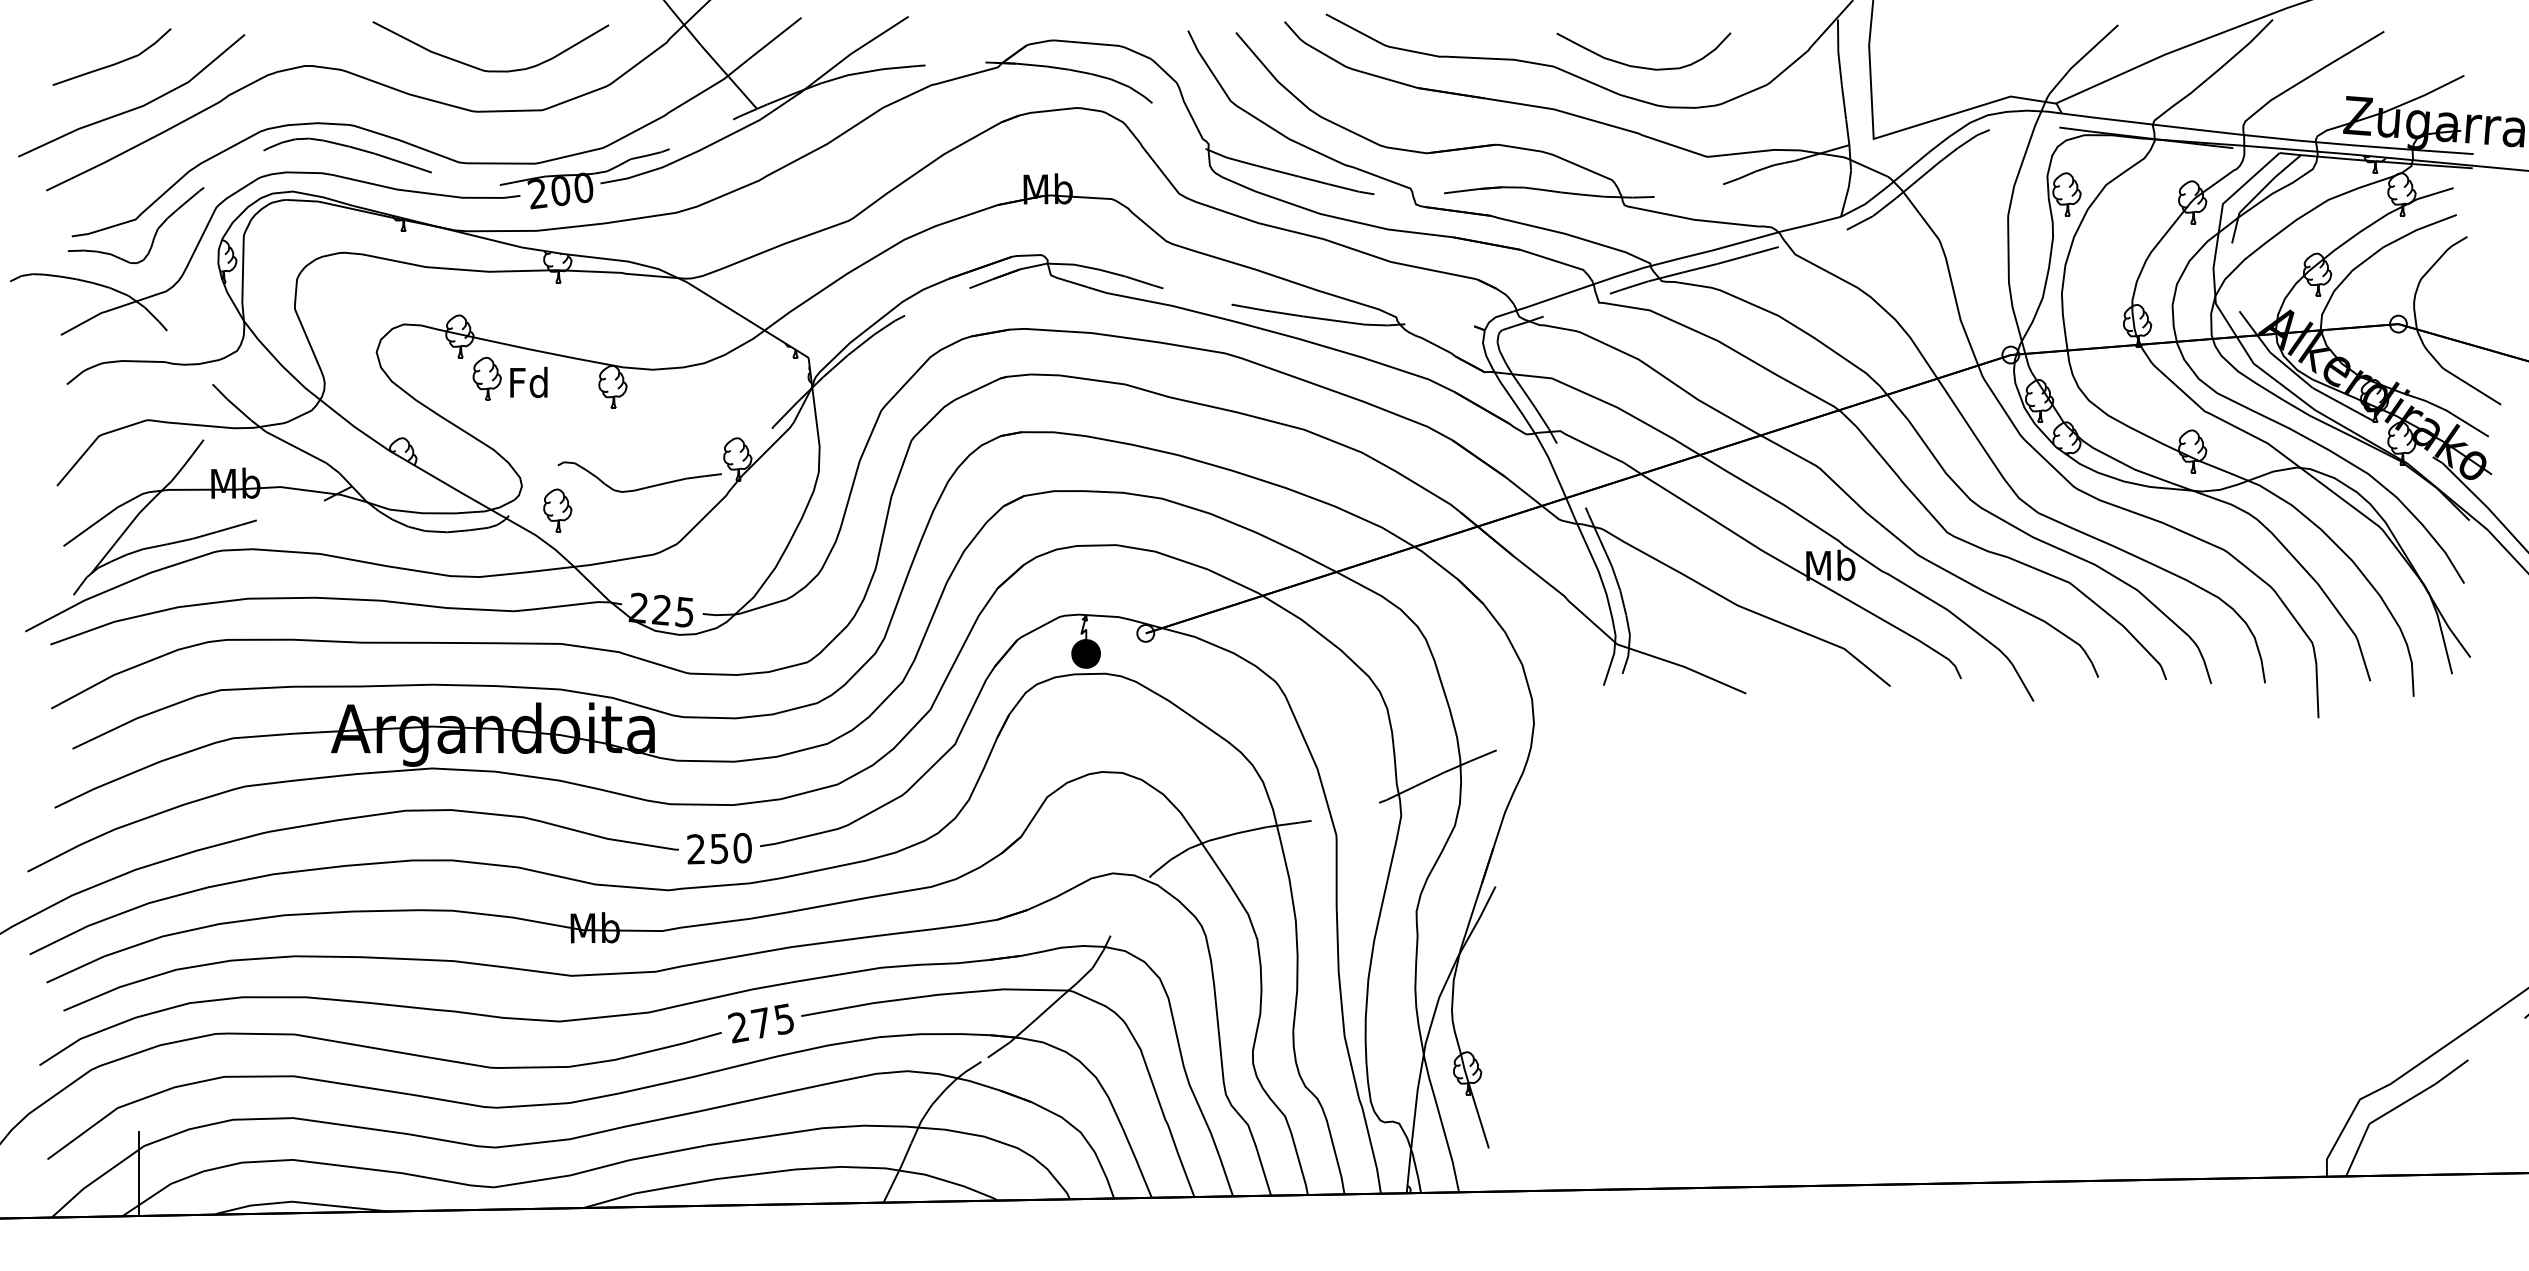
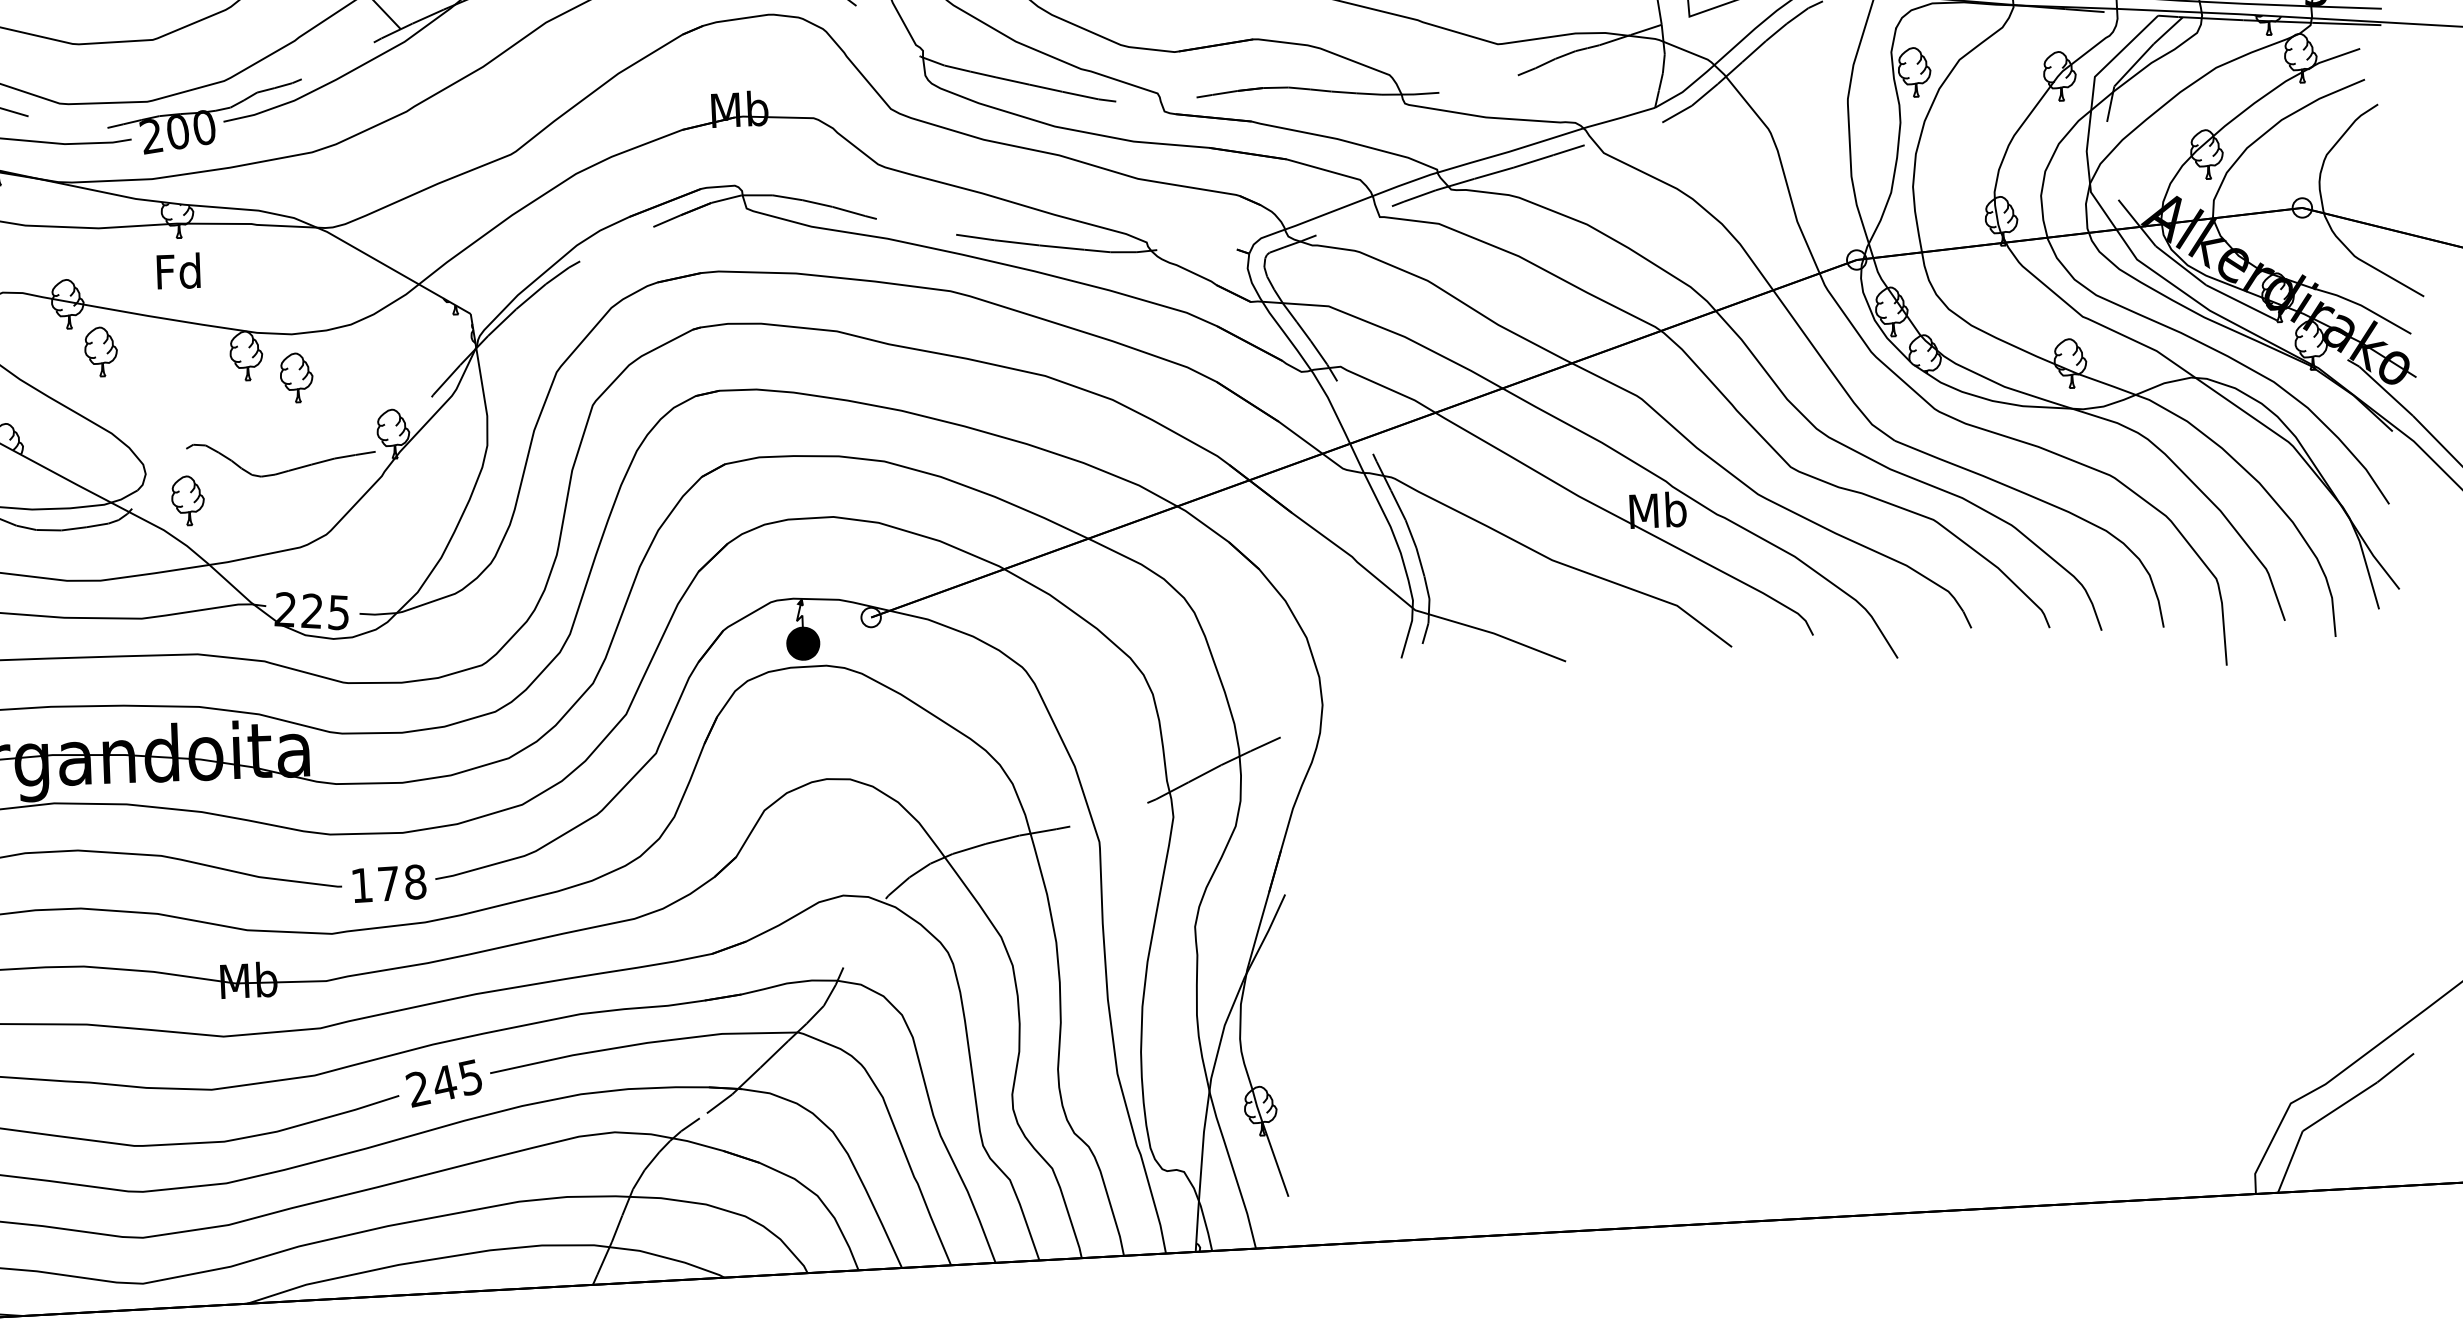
text: (528, 382) -> (178, 271), moved
part: (655, 407) -> (296, 377), added
text: (719, 848) -> (388, 883), 250 -> 178
text: (761, 1022) -> (444, 1082), 275 -> 245

